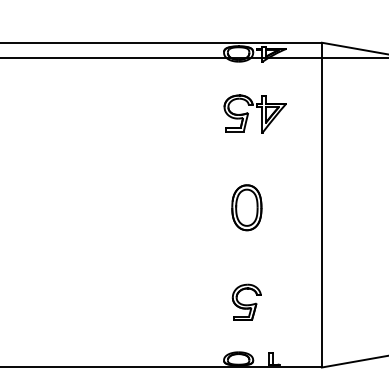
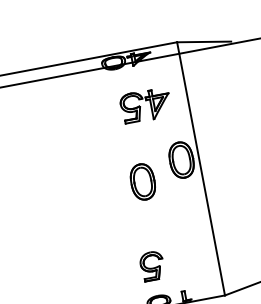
part: (254, 113) -> (145, 105), moved
part: (299, 189) -> (181, 159), added
part: (246, 301) -> (151, 265), moved

